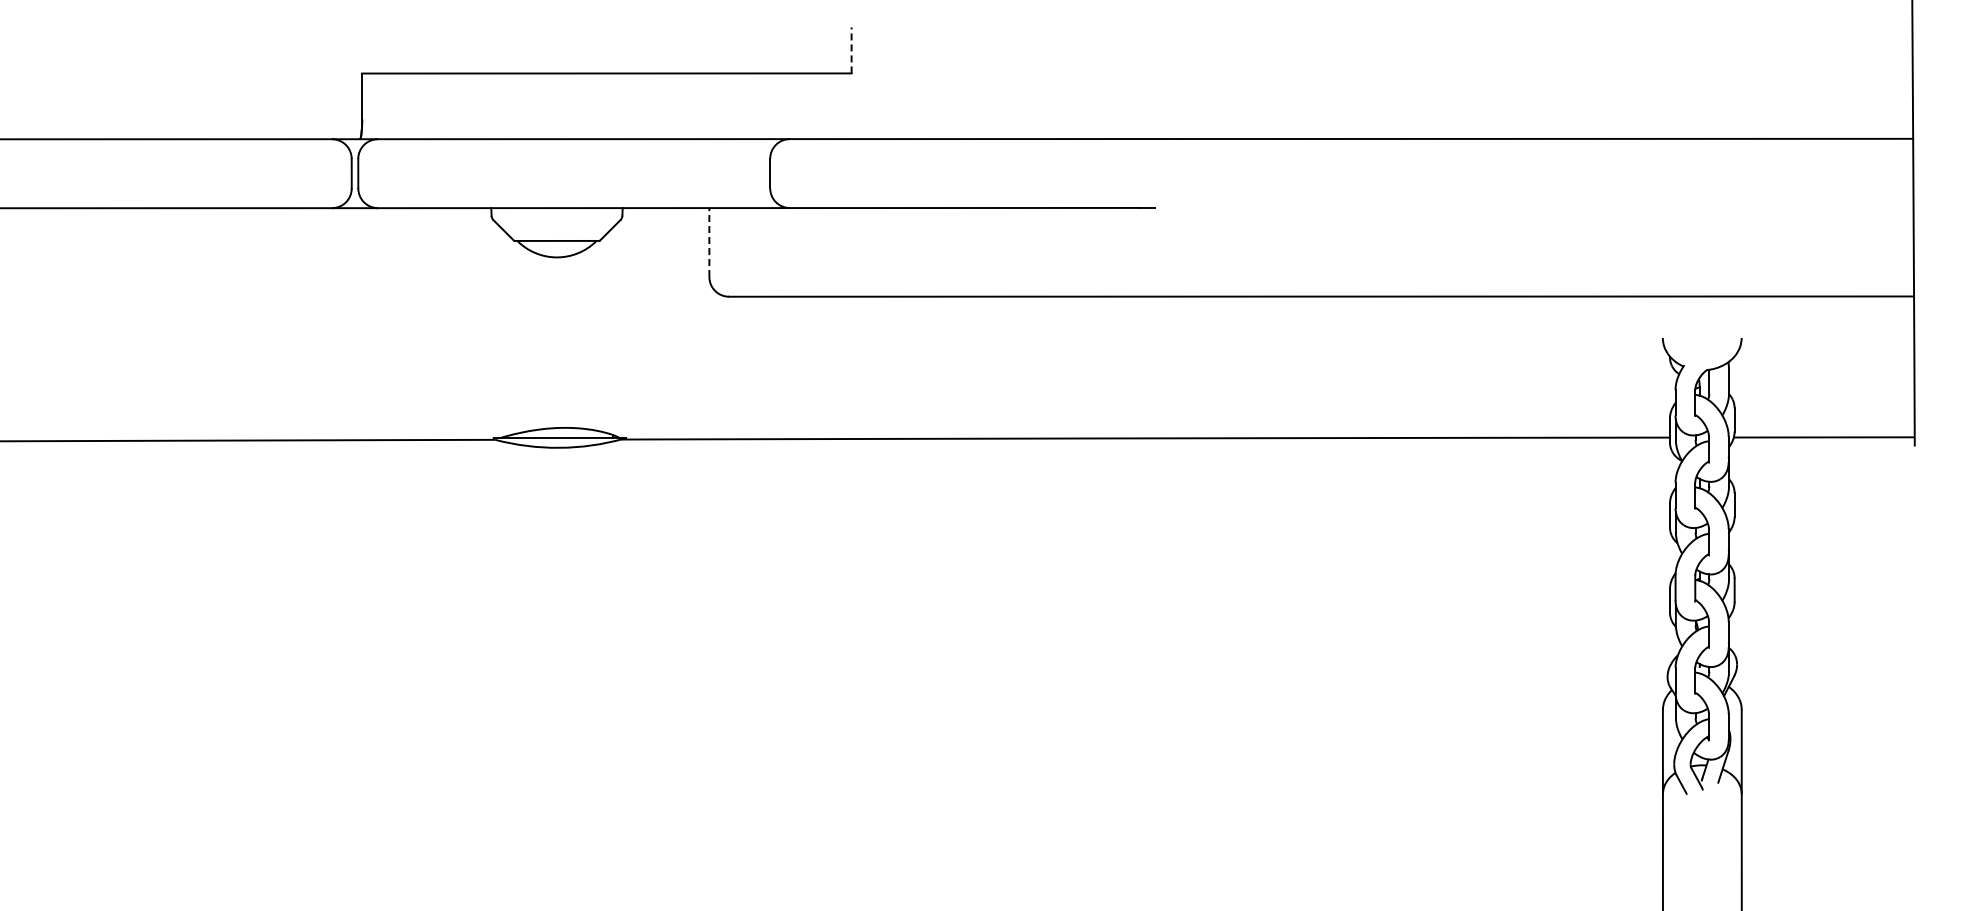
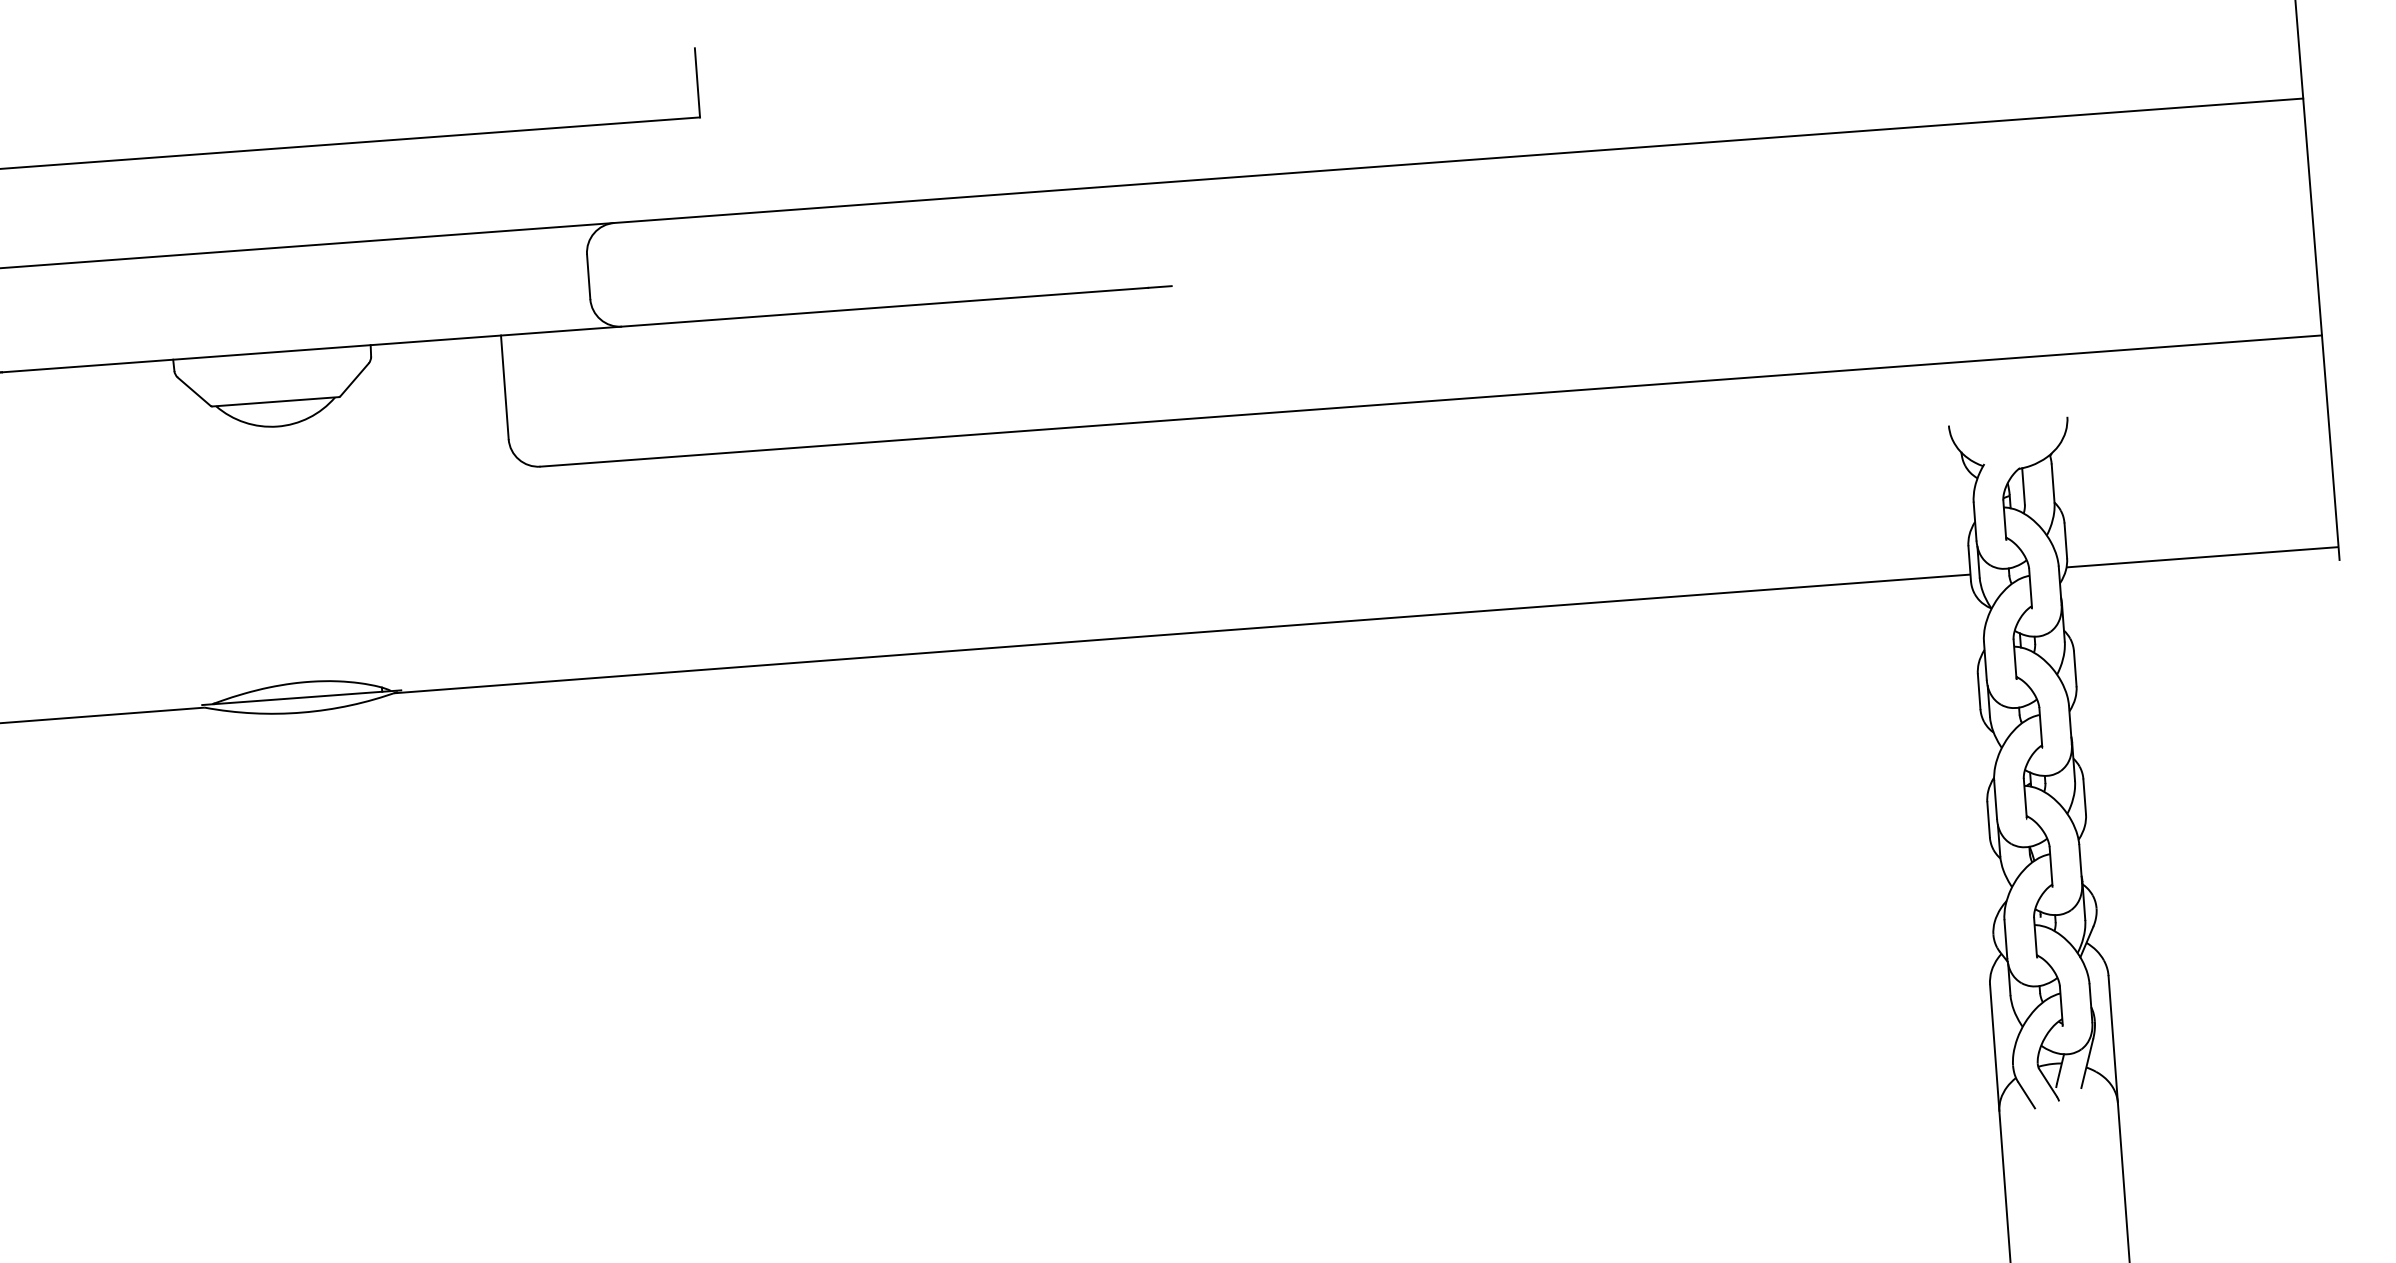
line: (851, 50) -> (697, 82), dashed -> solid
line: (709, 242) -> (505, 387), dashed -> solid

